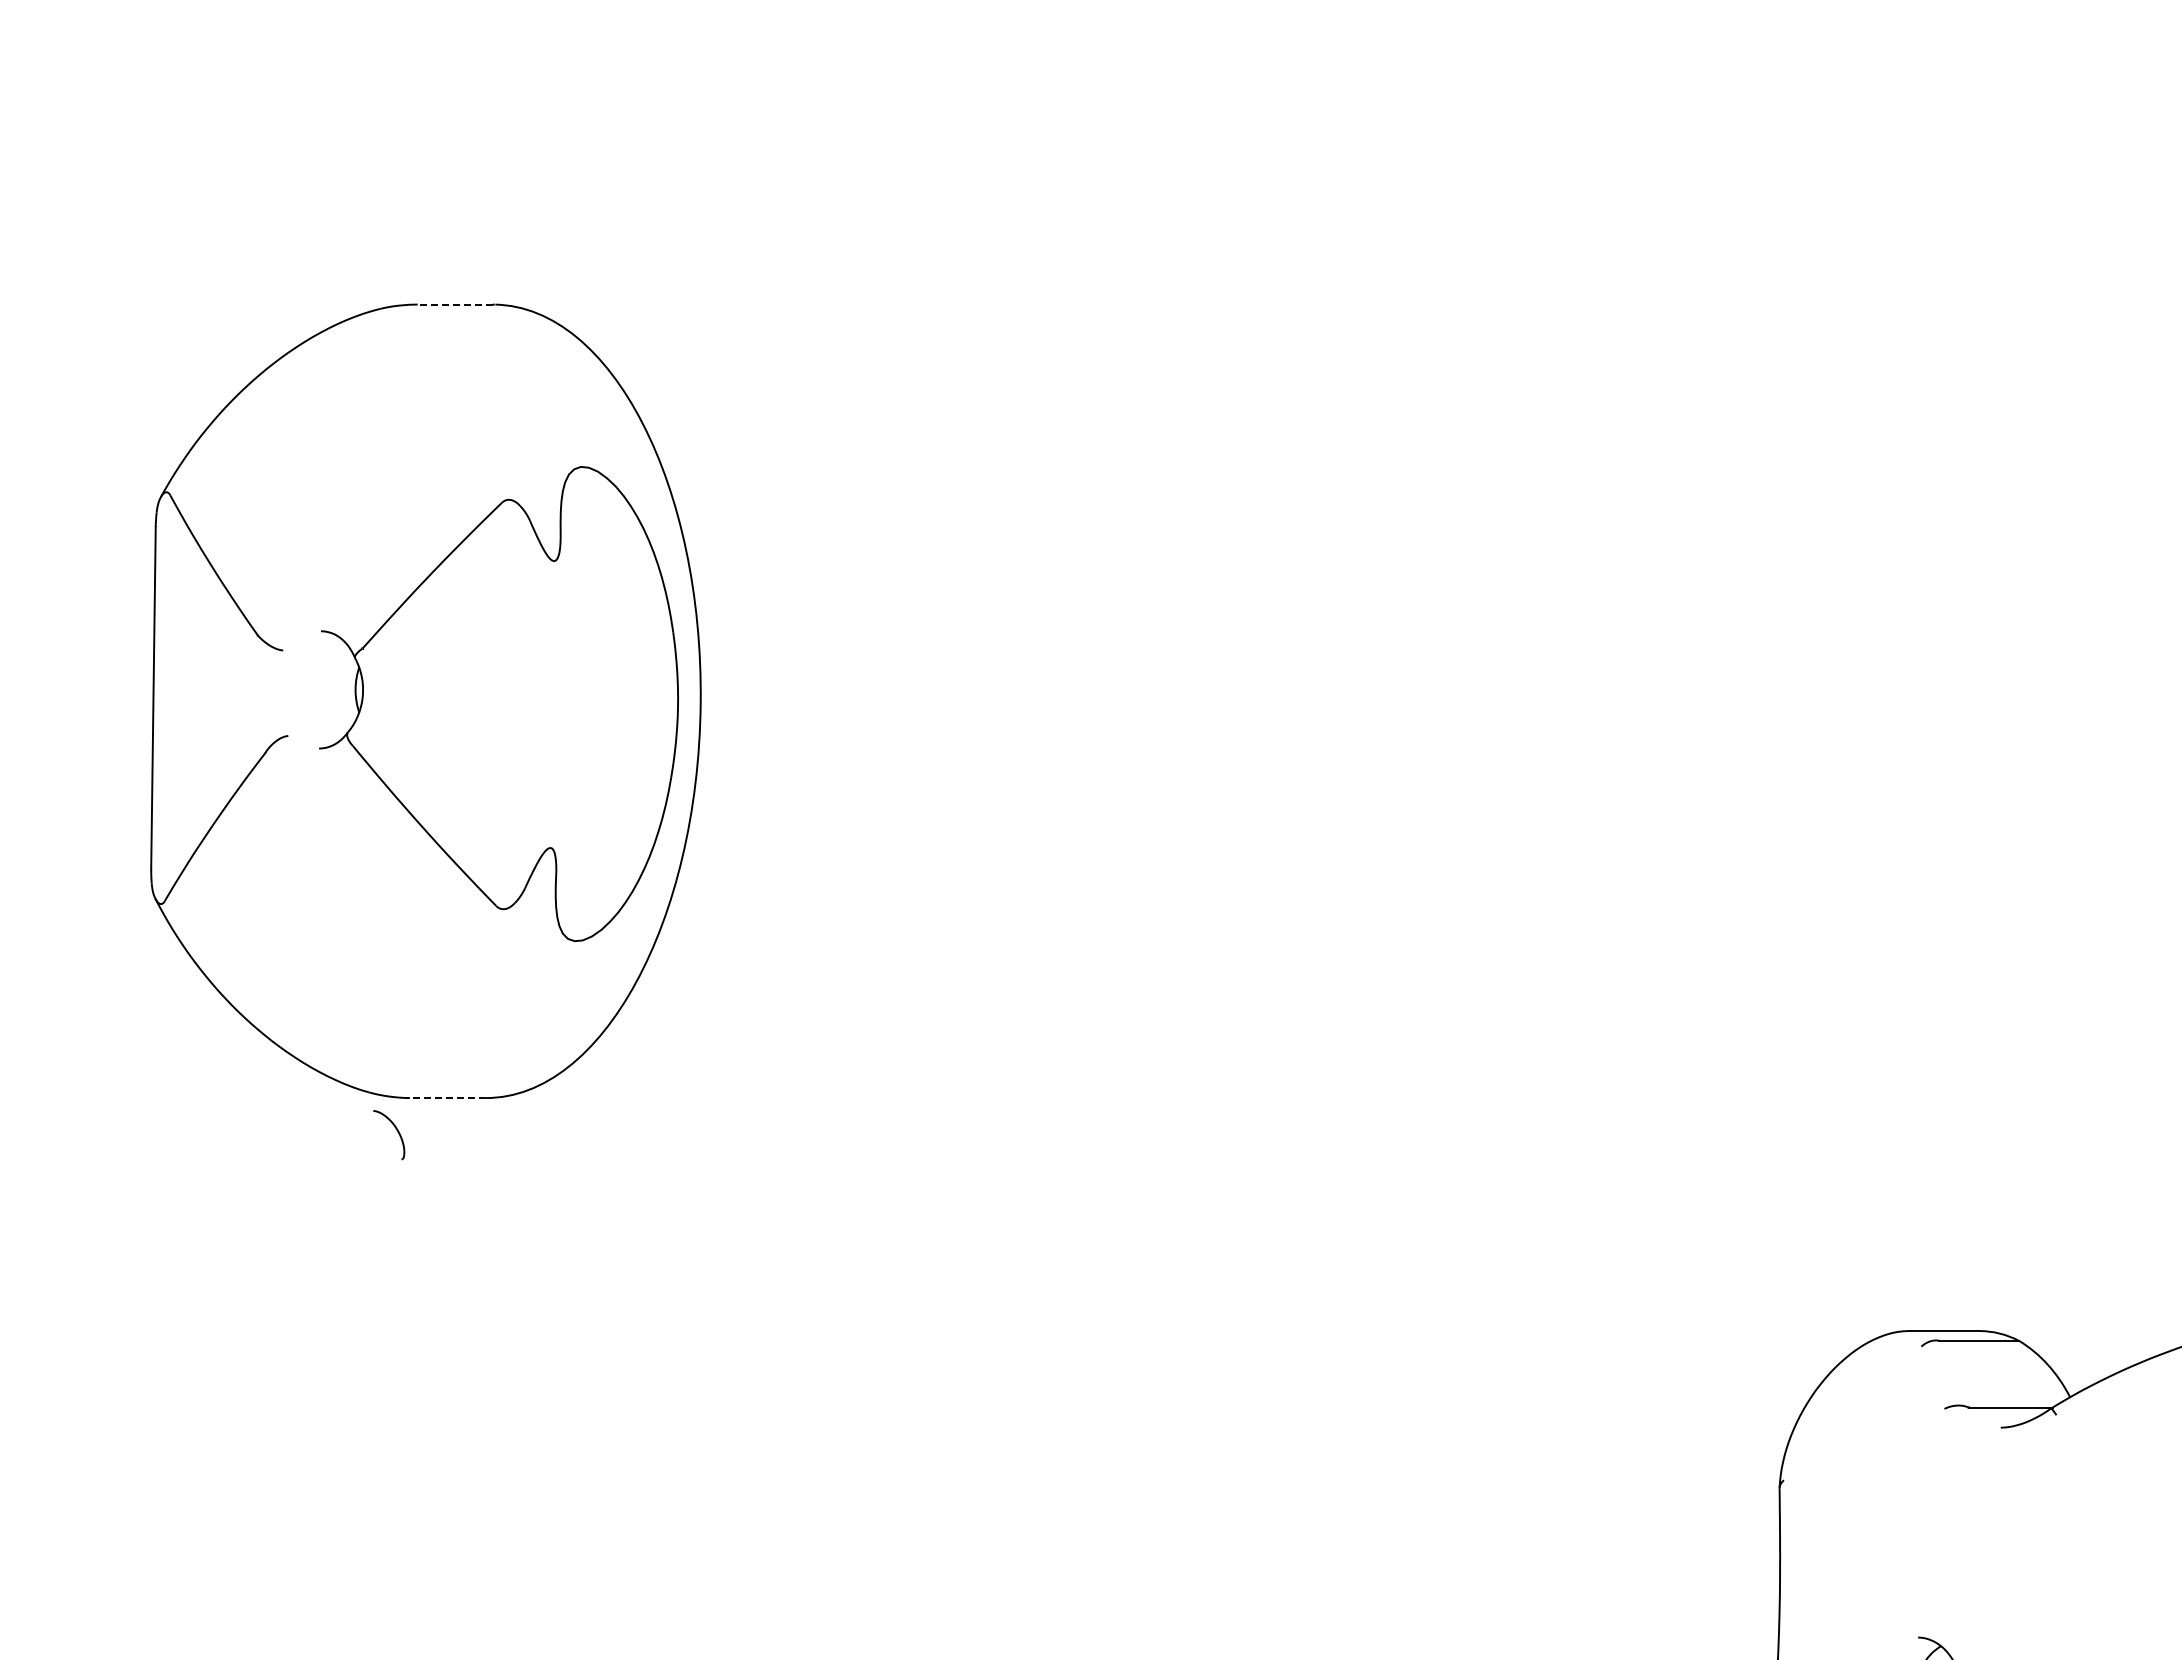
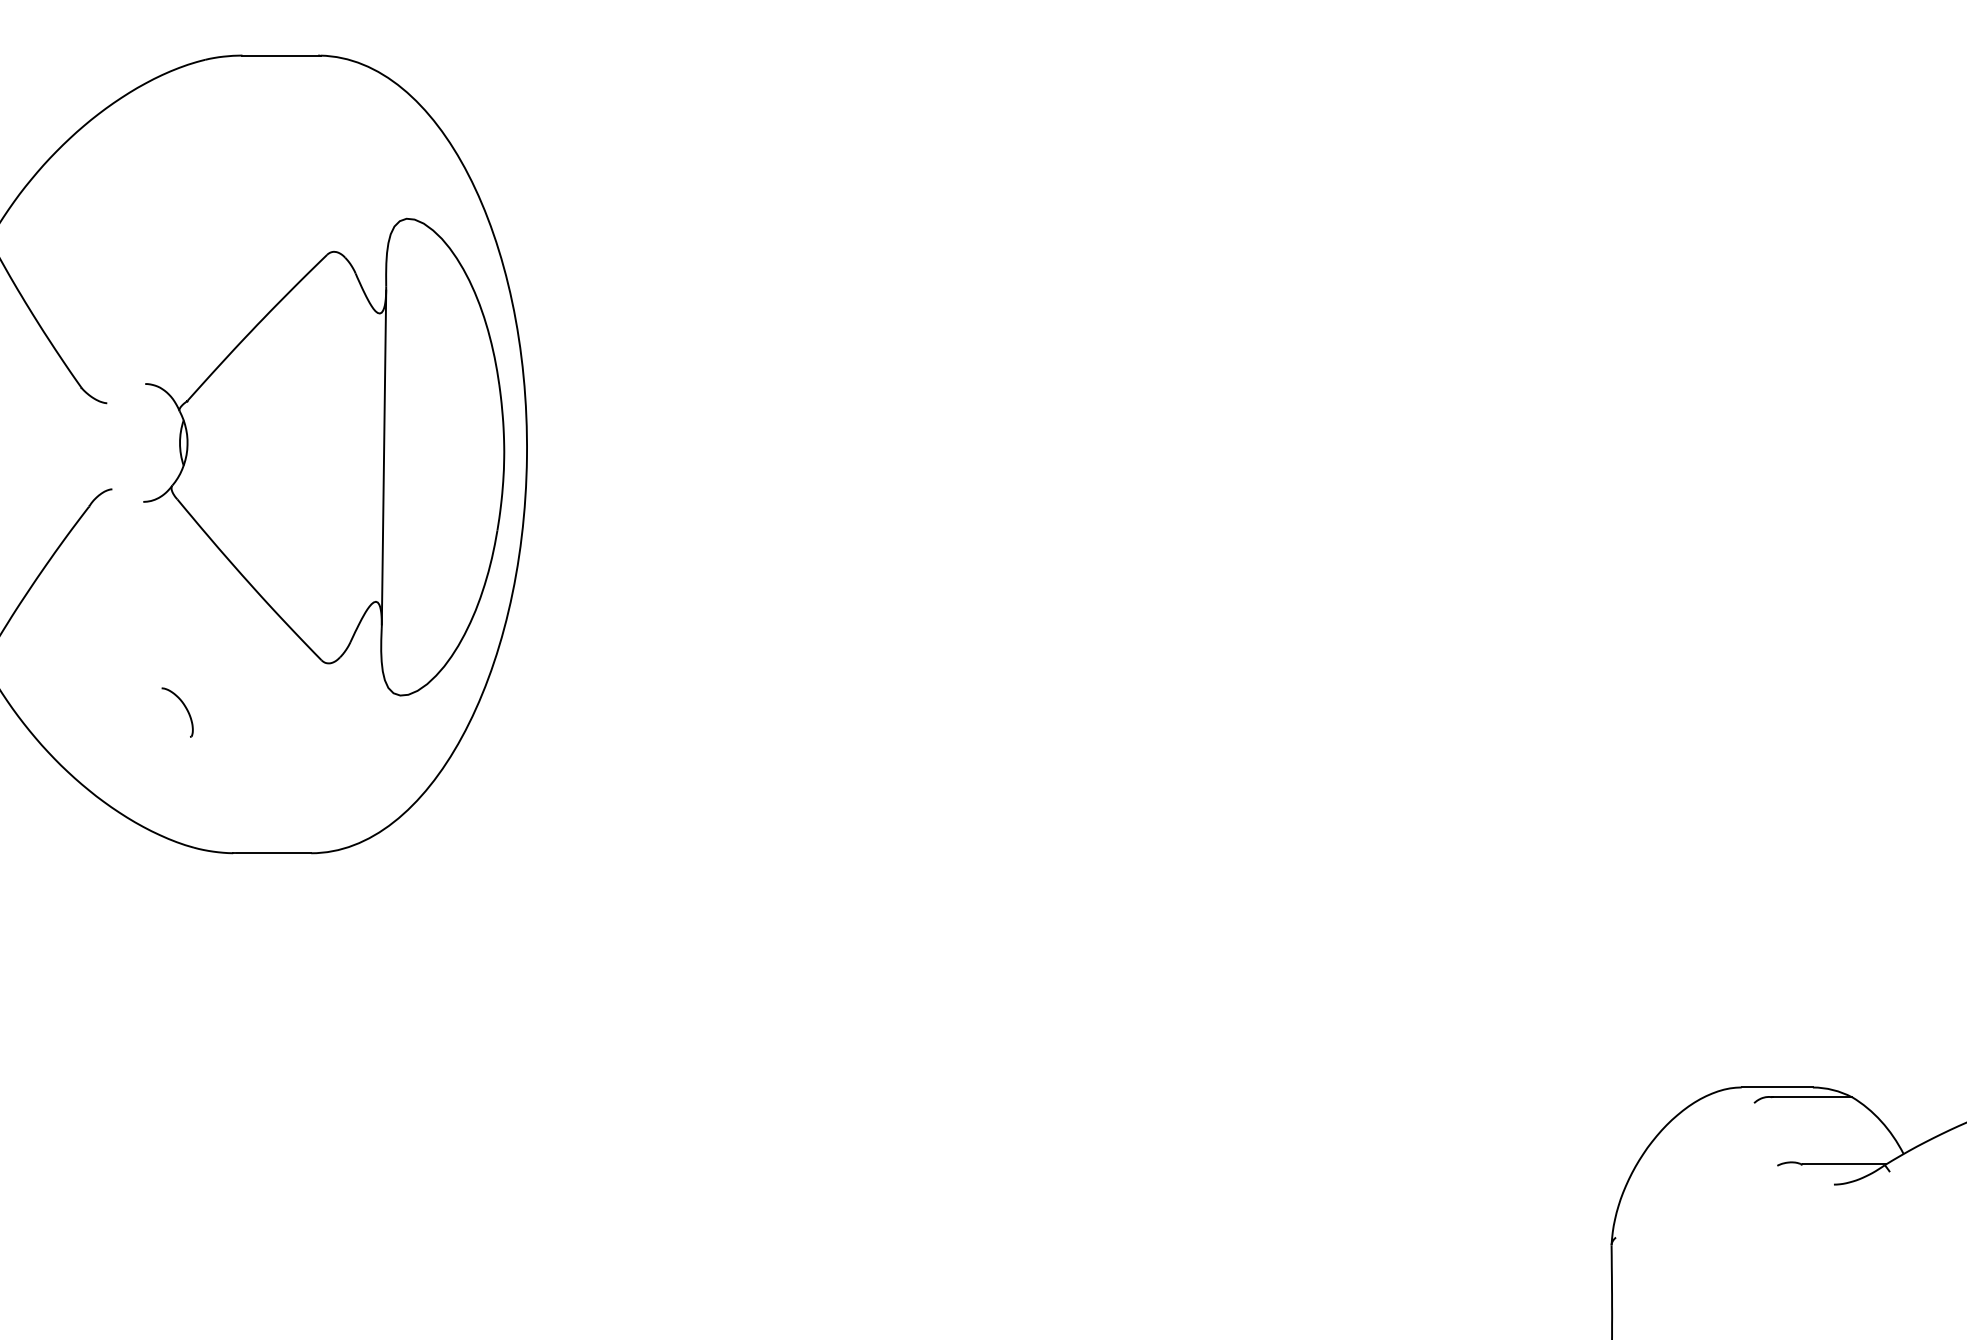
line: (455, 304) -> (280, 55), dashed -> solid
line: (558, 704) -> (384, 457), added
line: (448, 1098) -> (273, 853), dashed -> solid
part: (397, 1132) -> (185, 709), moved

